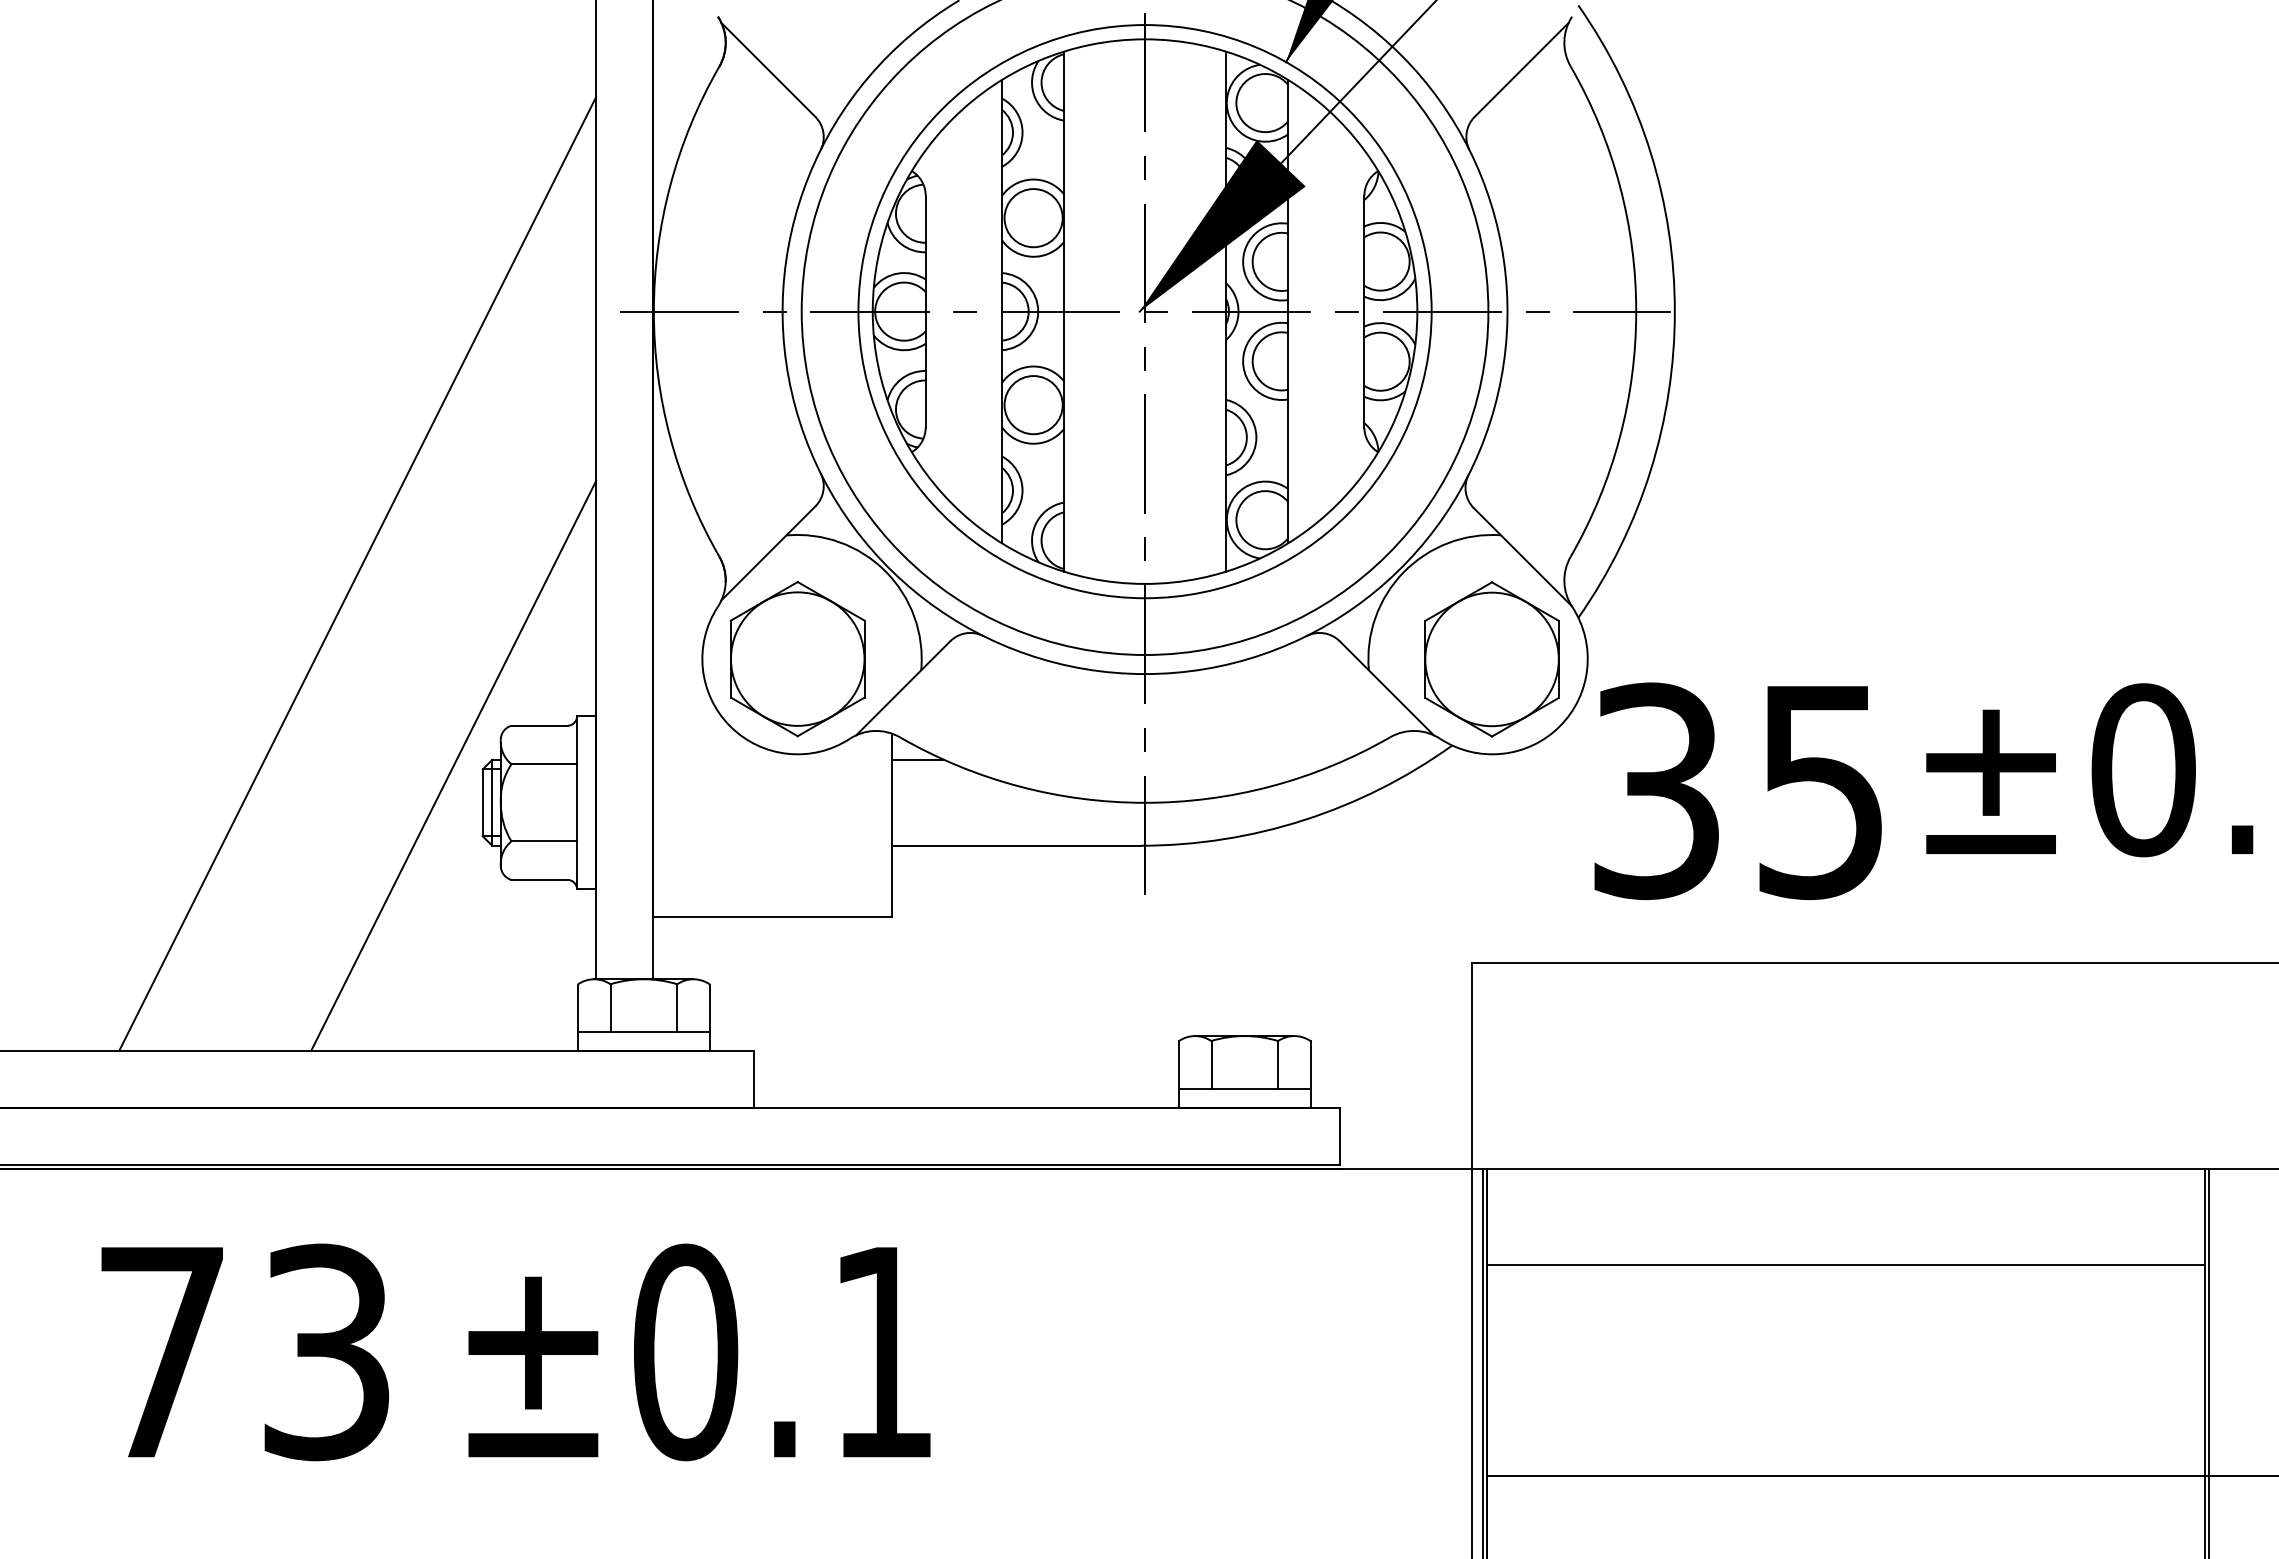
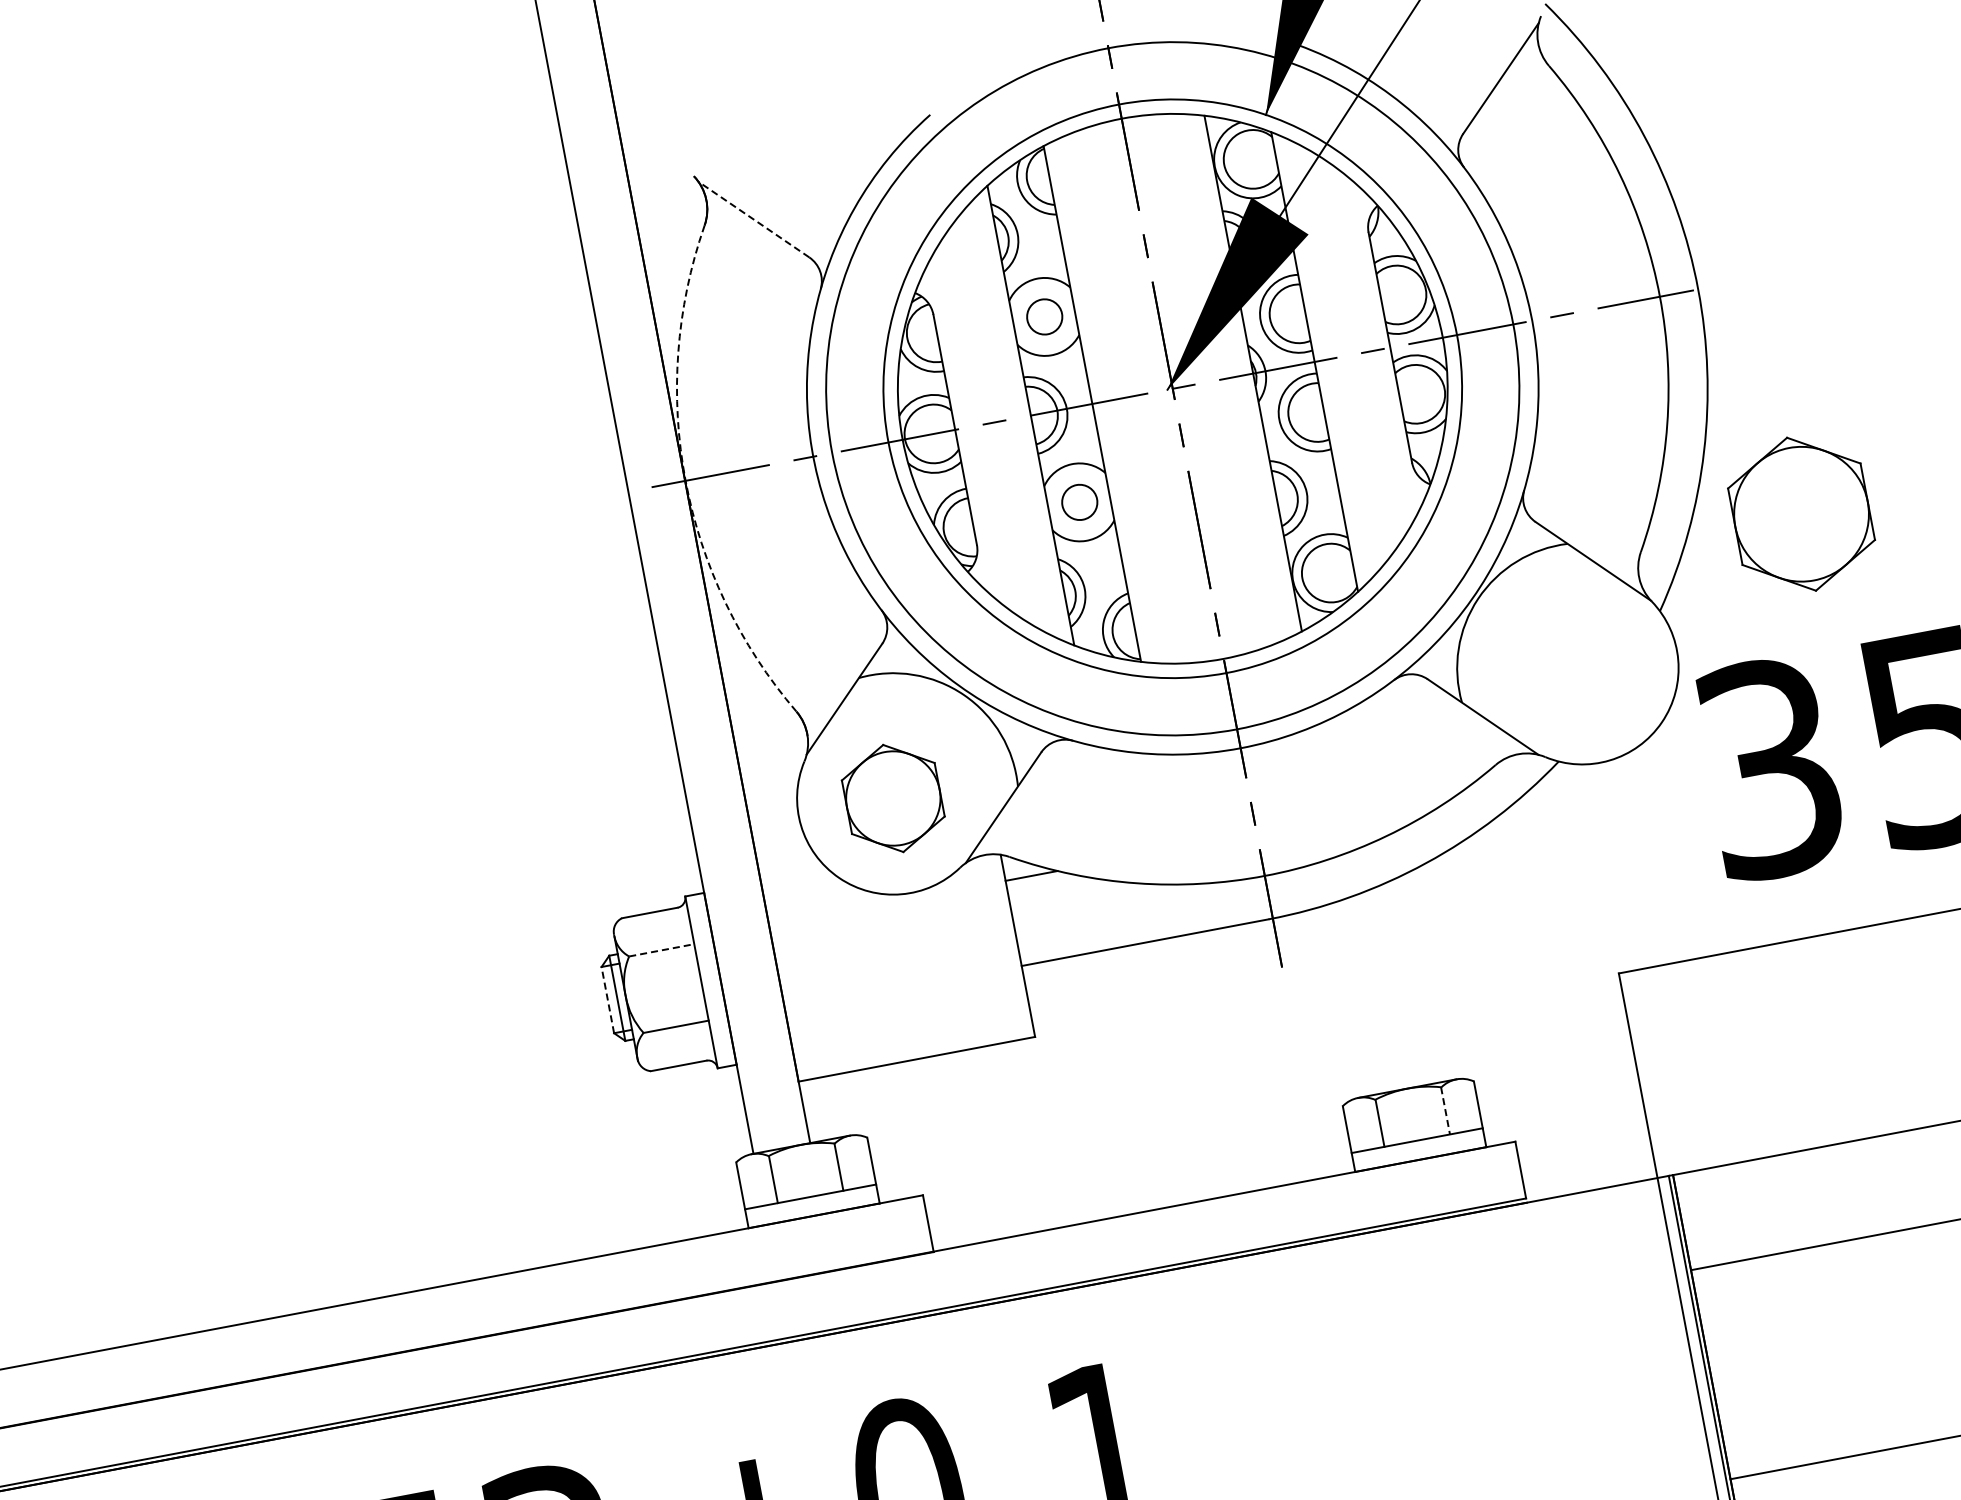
line: (768, 69) -> (753, 219), solid -> dashed
circle: (1033, 218) -> (1044, 317), size x0.6
arc: (653, 311) -> (685, 480), solid -> dashed
circle: (1033, 405) -> (1079, 502), size x0.6
line: (357, 573) -> (440, 796), removed
part: (797, 658) -> (893, 797), size x0.7
part: (1491, 659) -> (1800, 514), moved
line: (544, 764) -> (661, 950), solid -> dashed
line: (453, 765) -> (571, 968), removed
line: (482, 802) -> (607, 999), solid -> dashed
line: (1277, 1064) -> (1445, 1110), solid -> dashed

